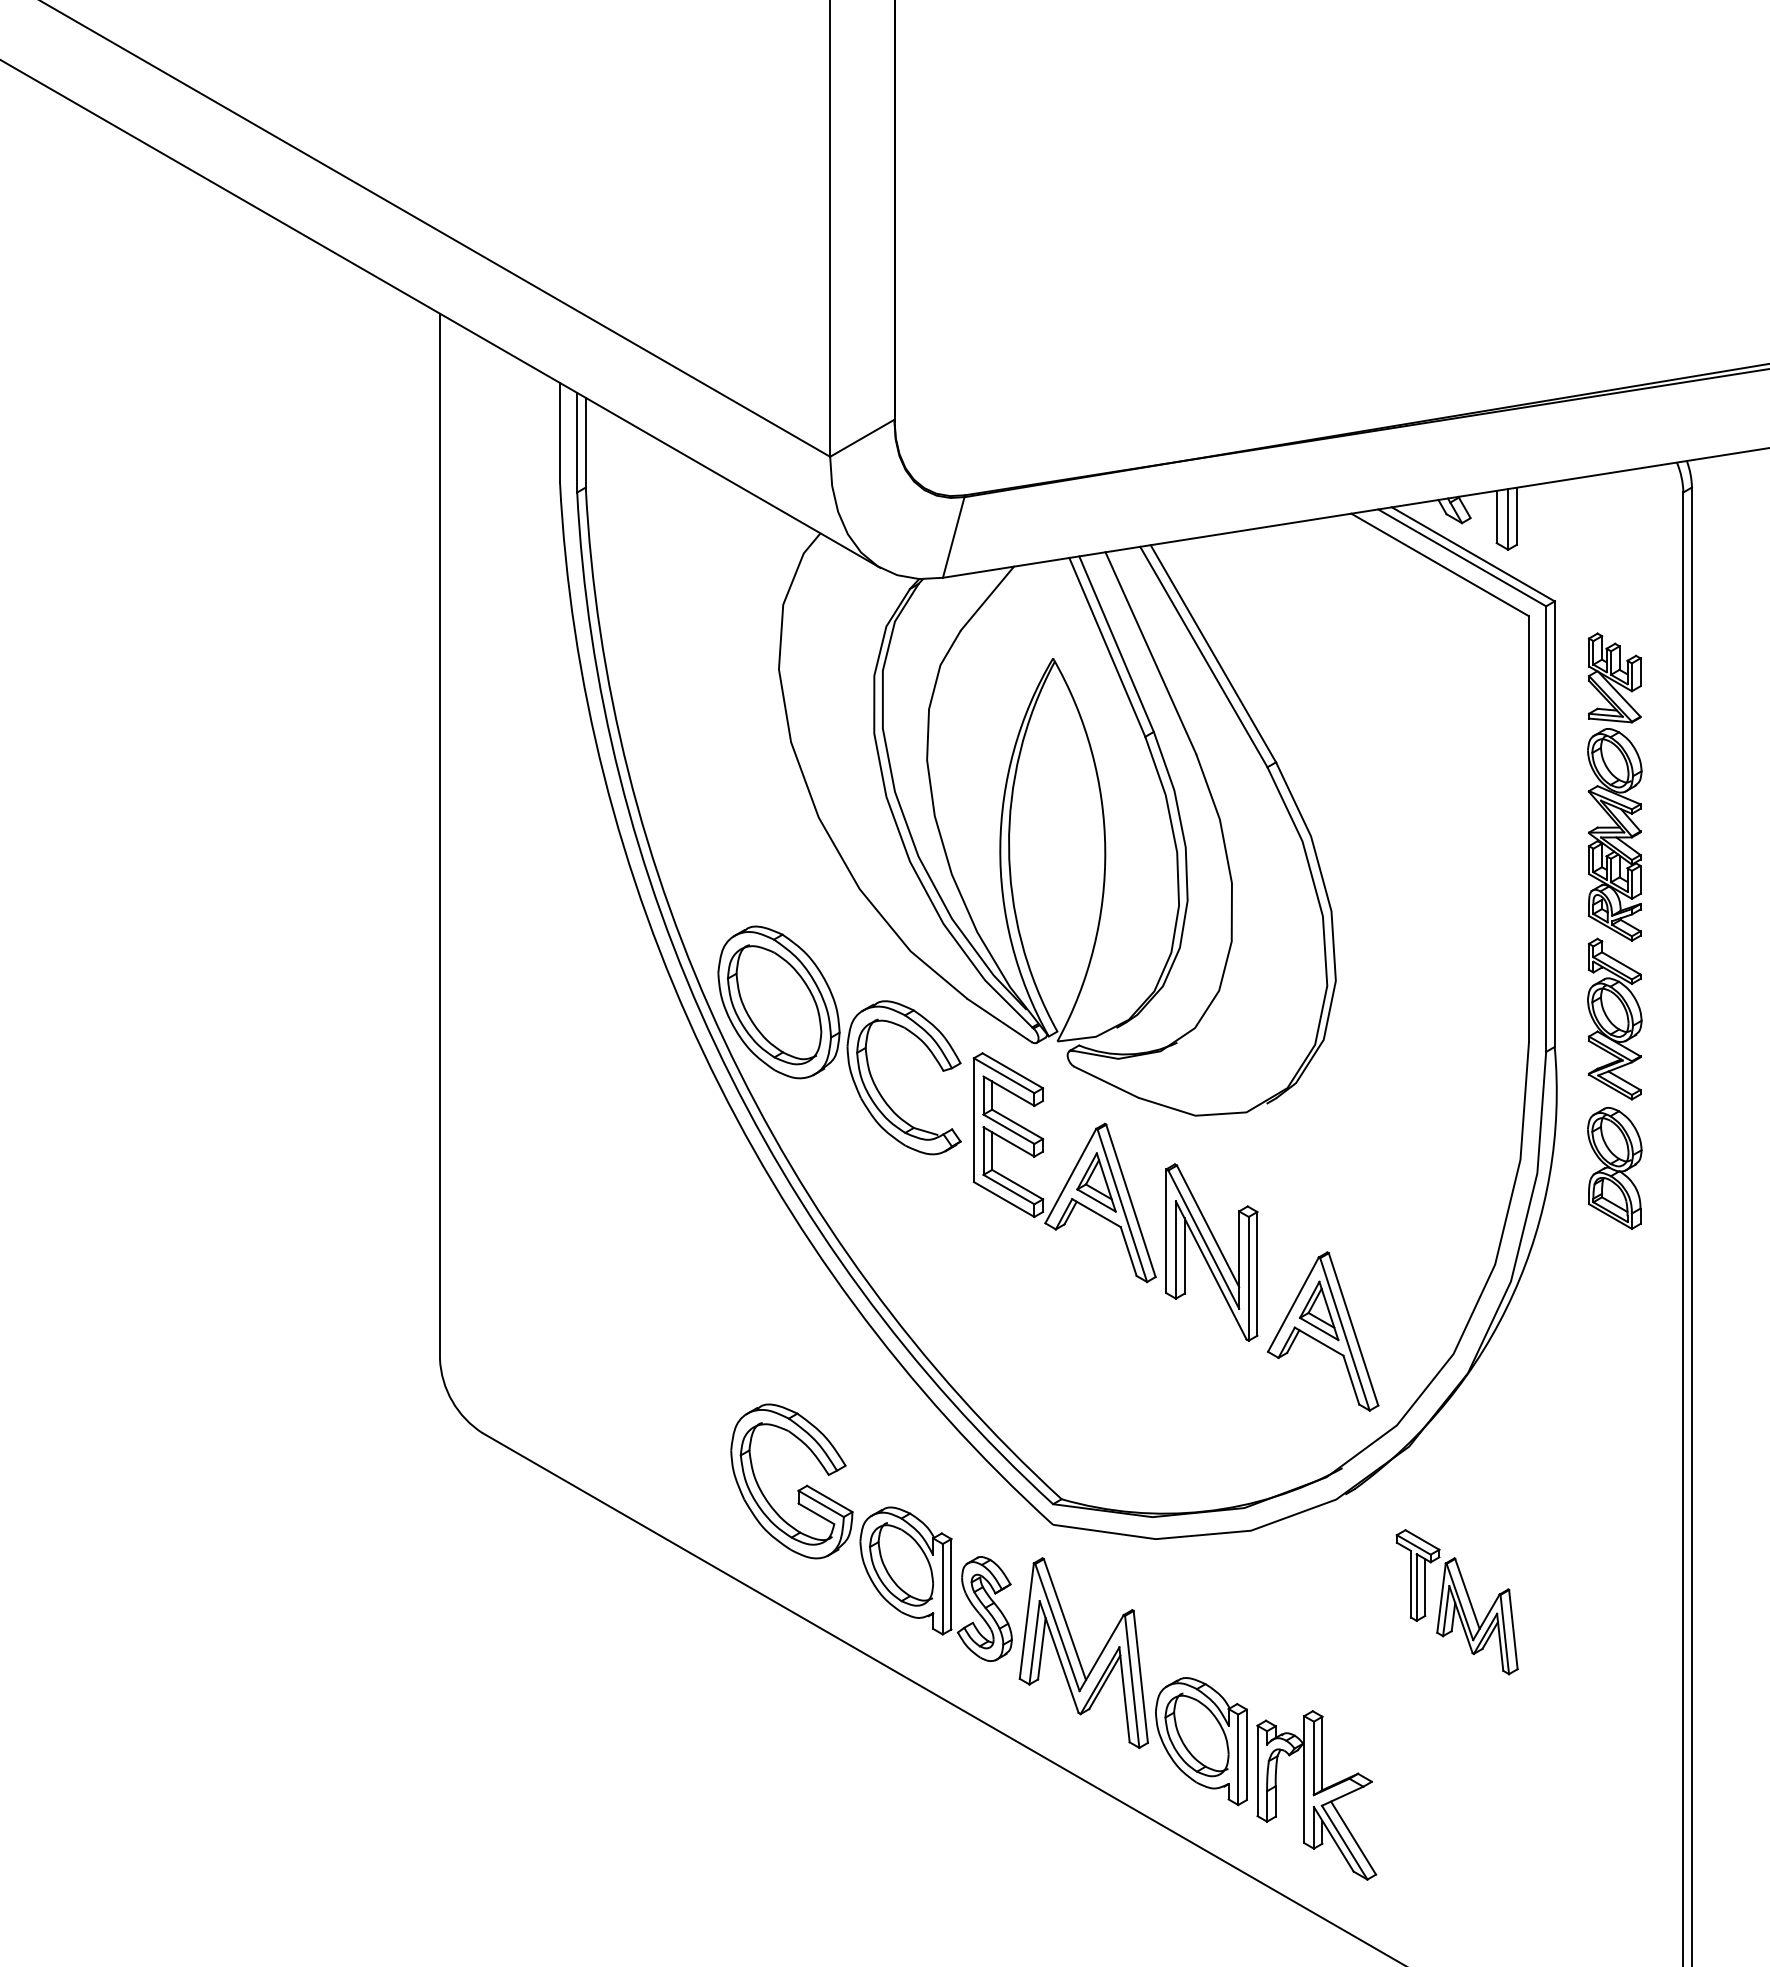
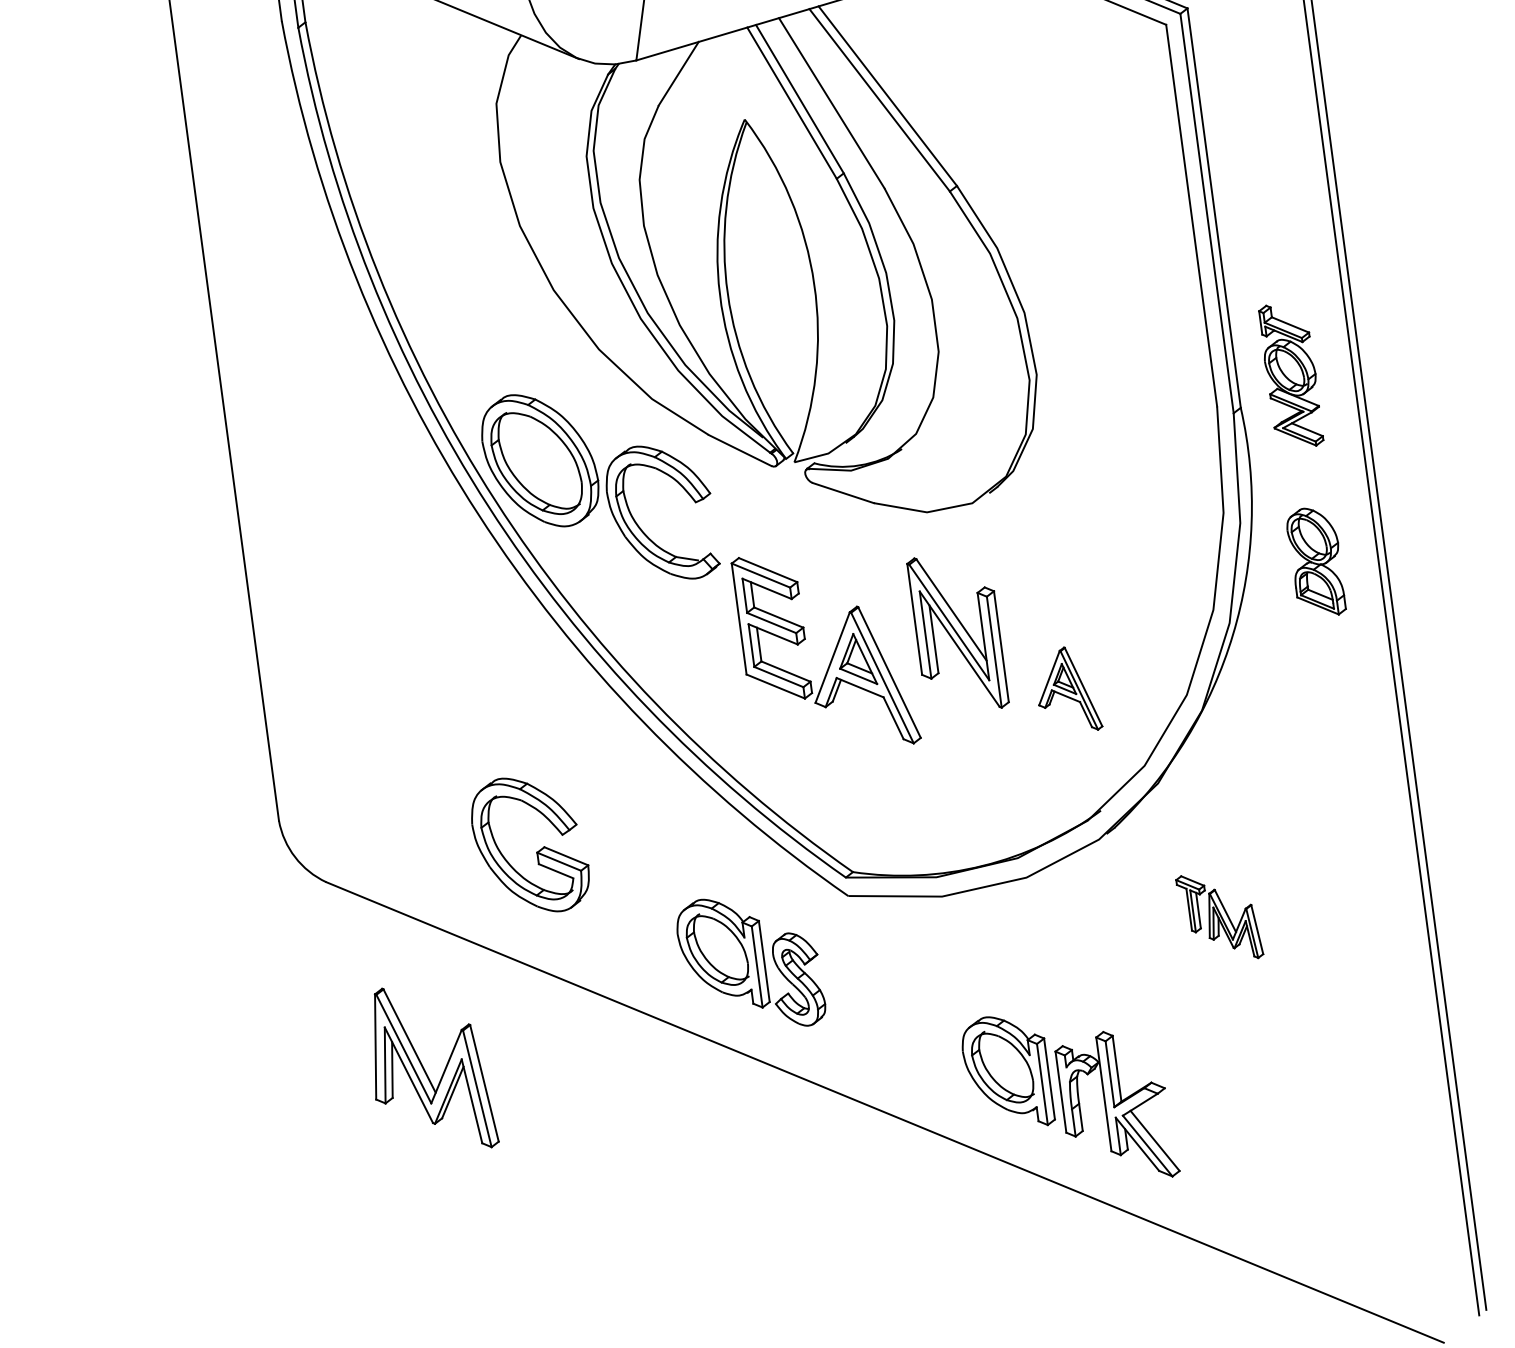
part: (1614, 786) -> (1263, 167), removed
part: (1614, 1168) -> (1315, 562), moved
part: (1072, 1170) -> (833, 652), moved
part: (1323, 1331) -> (1067, 690), size x0.6
part: (798, 1489) -> (537, 851), moved
part: (1456, 1602) -> (1219, 917), size x0.7
part: (1083, 1652) -> (430, 1068), moved

